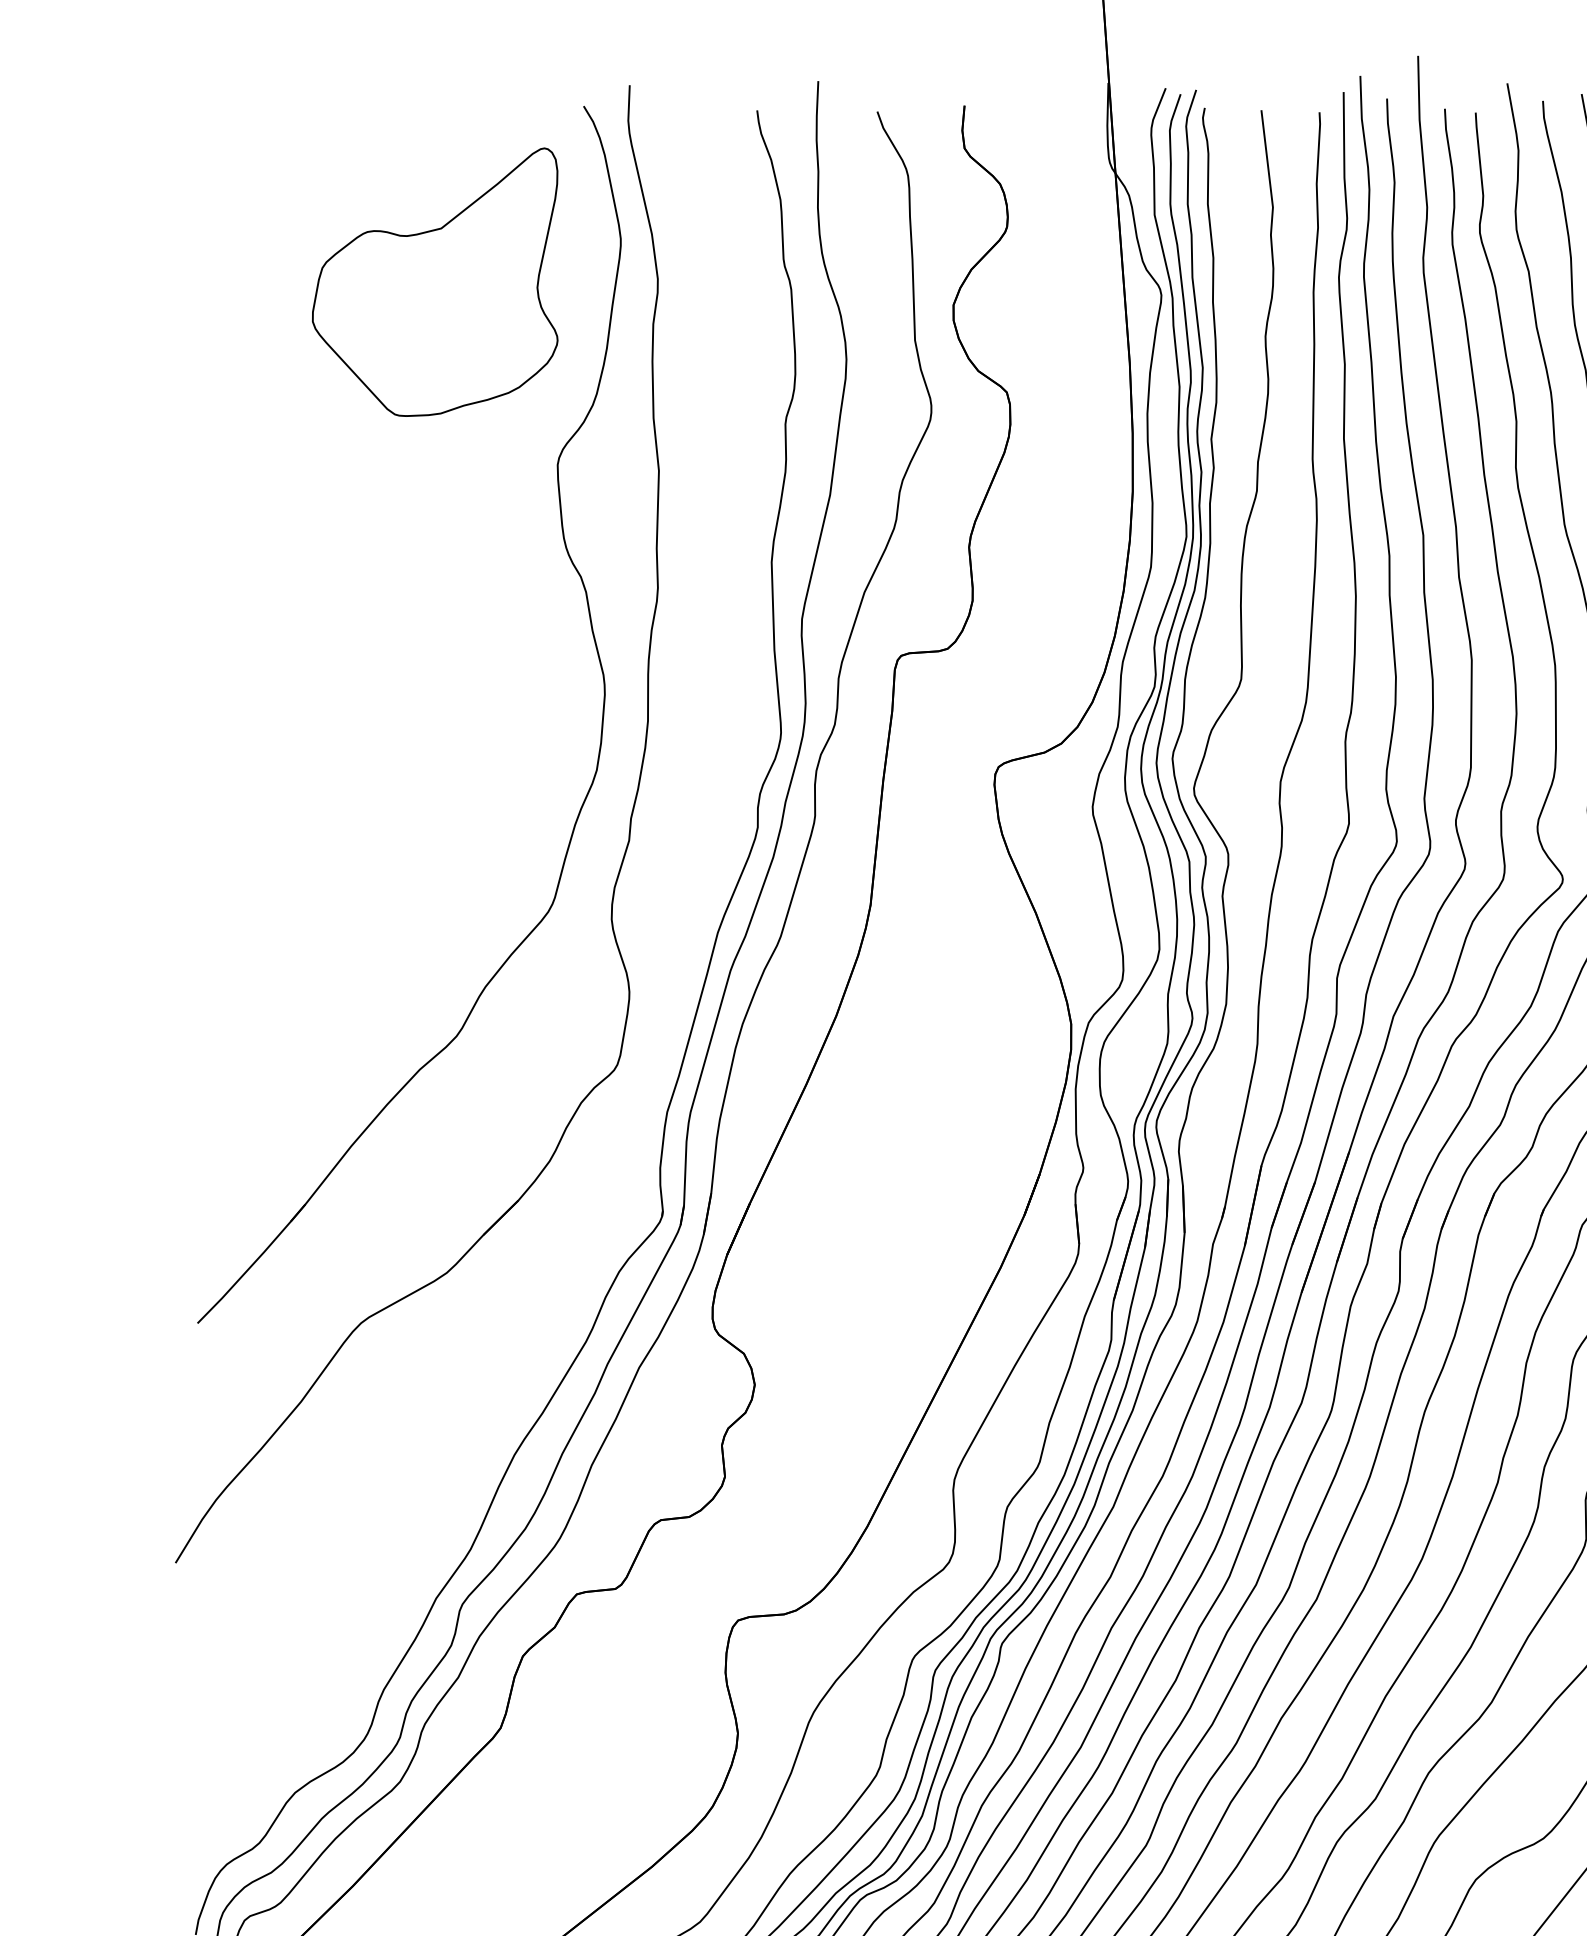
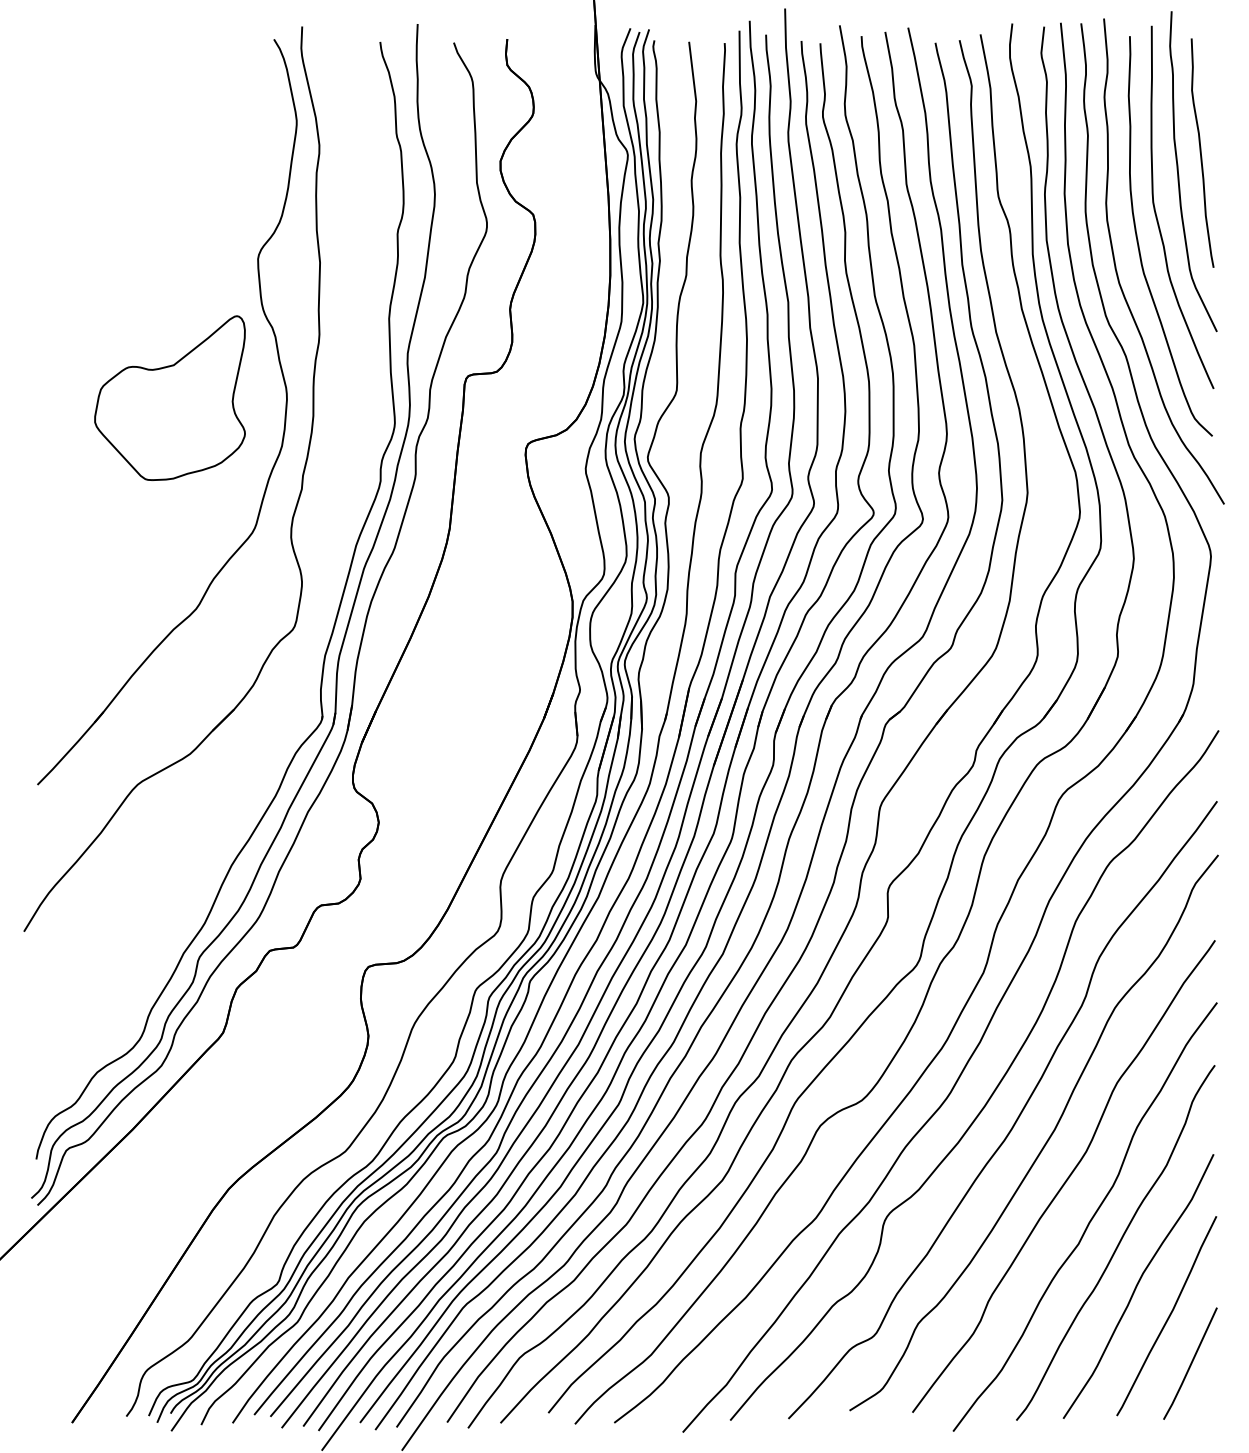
part: (434, 281) -> (169, 397), moved

